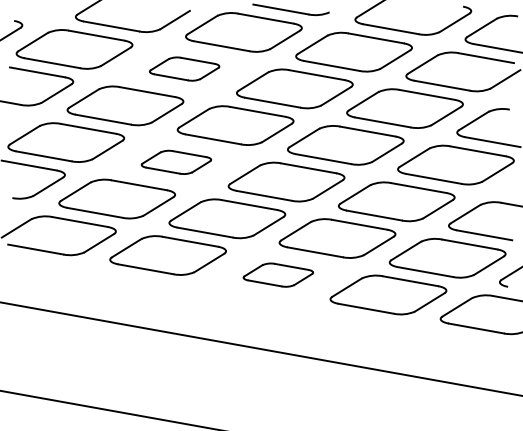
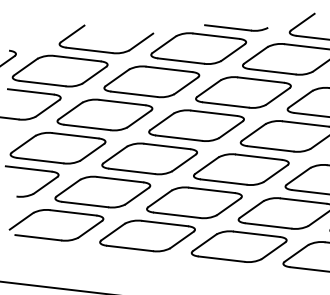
part: (184, 68) -> (151, 81), size x1.67
part: (176, 162) -> (149, 159), size x1.67
part: (278, 274) -> (239, 246), size x1.67

